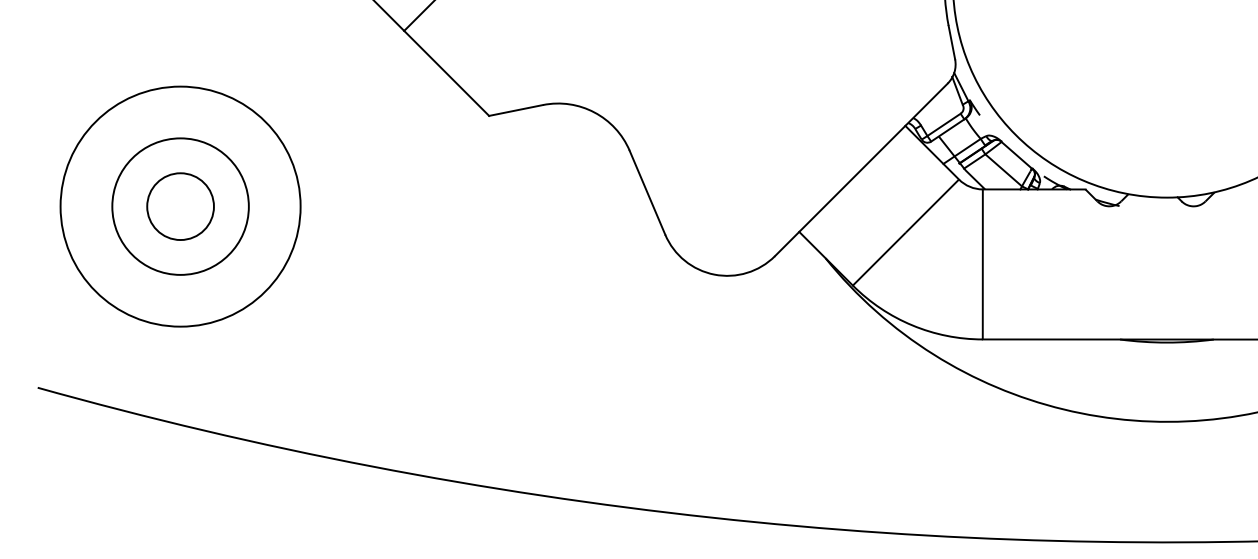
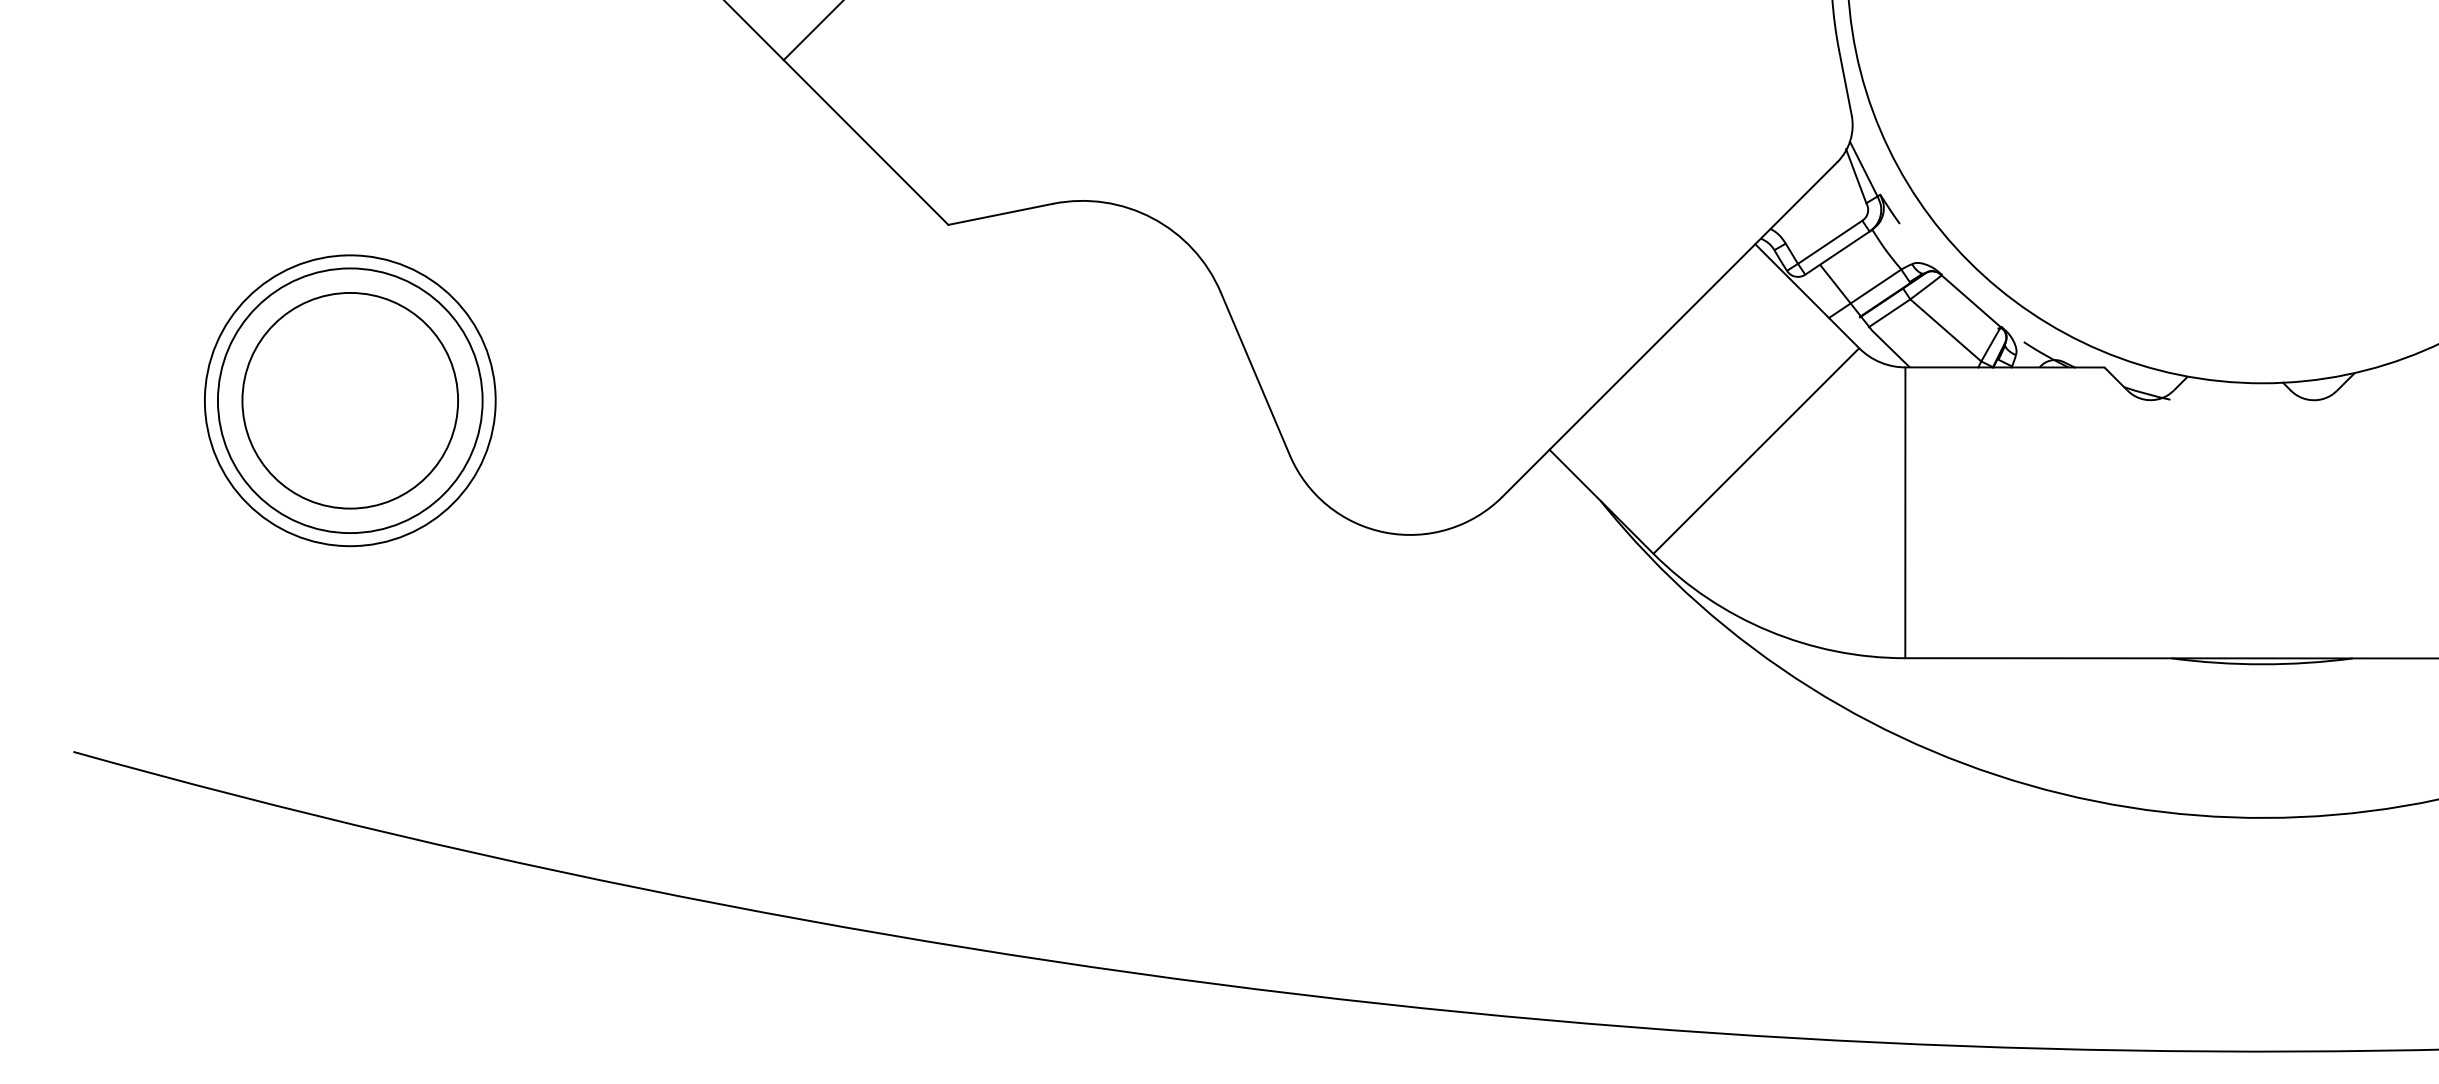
circle: (180, 206) -> (350, 400), size x0.62
circle: (180, 206) -> (350, 400), size x1.67

